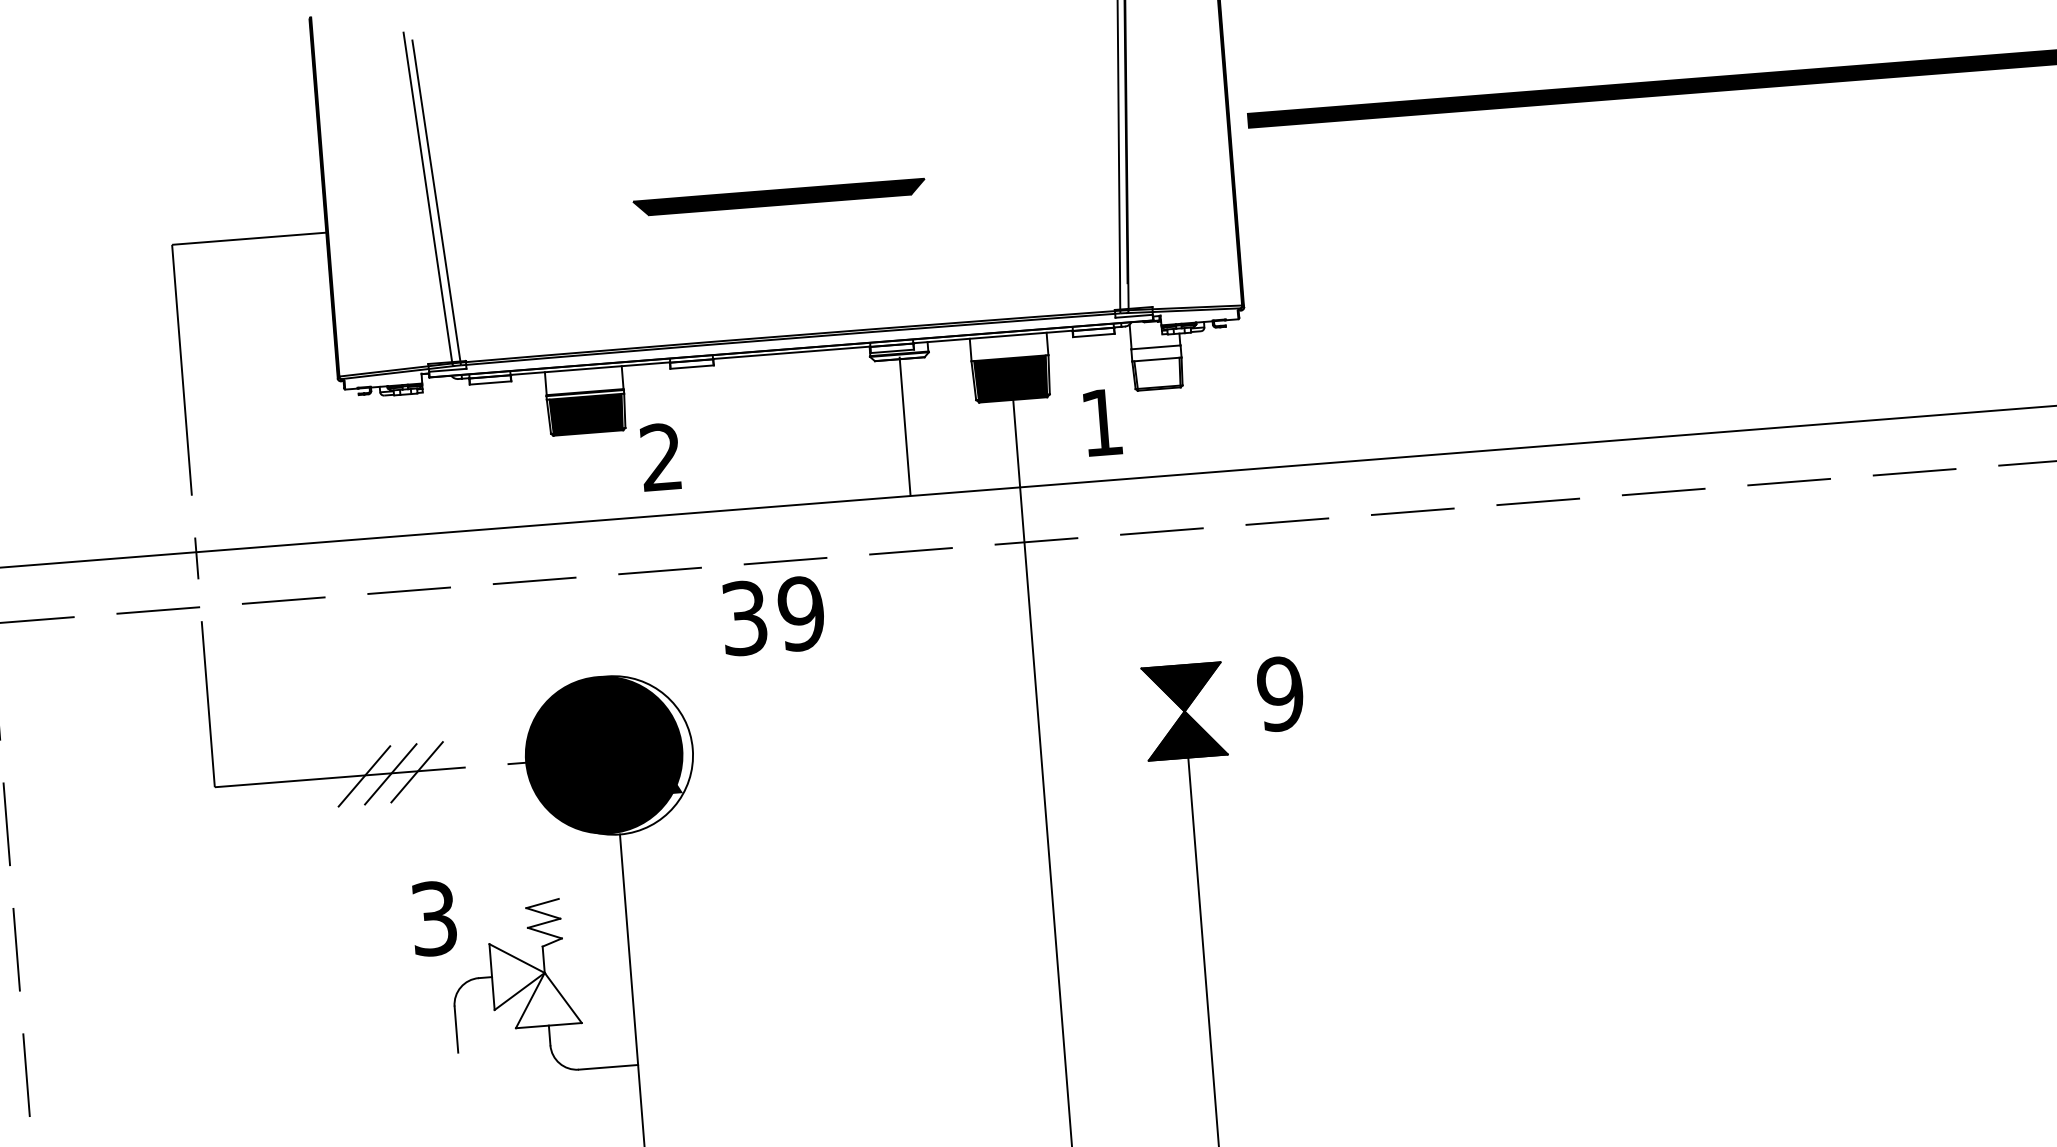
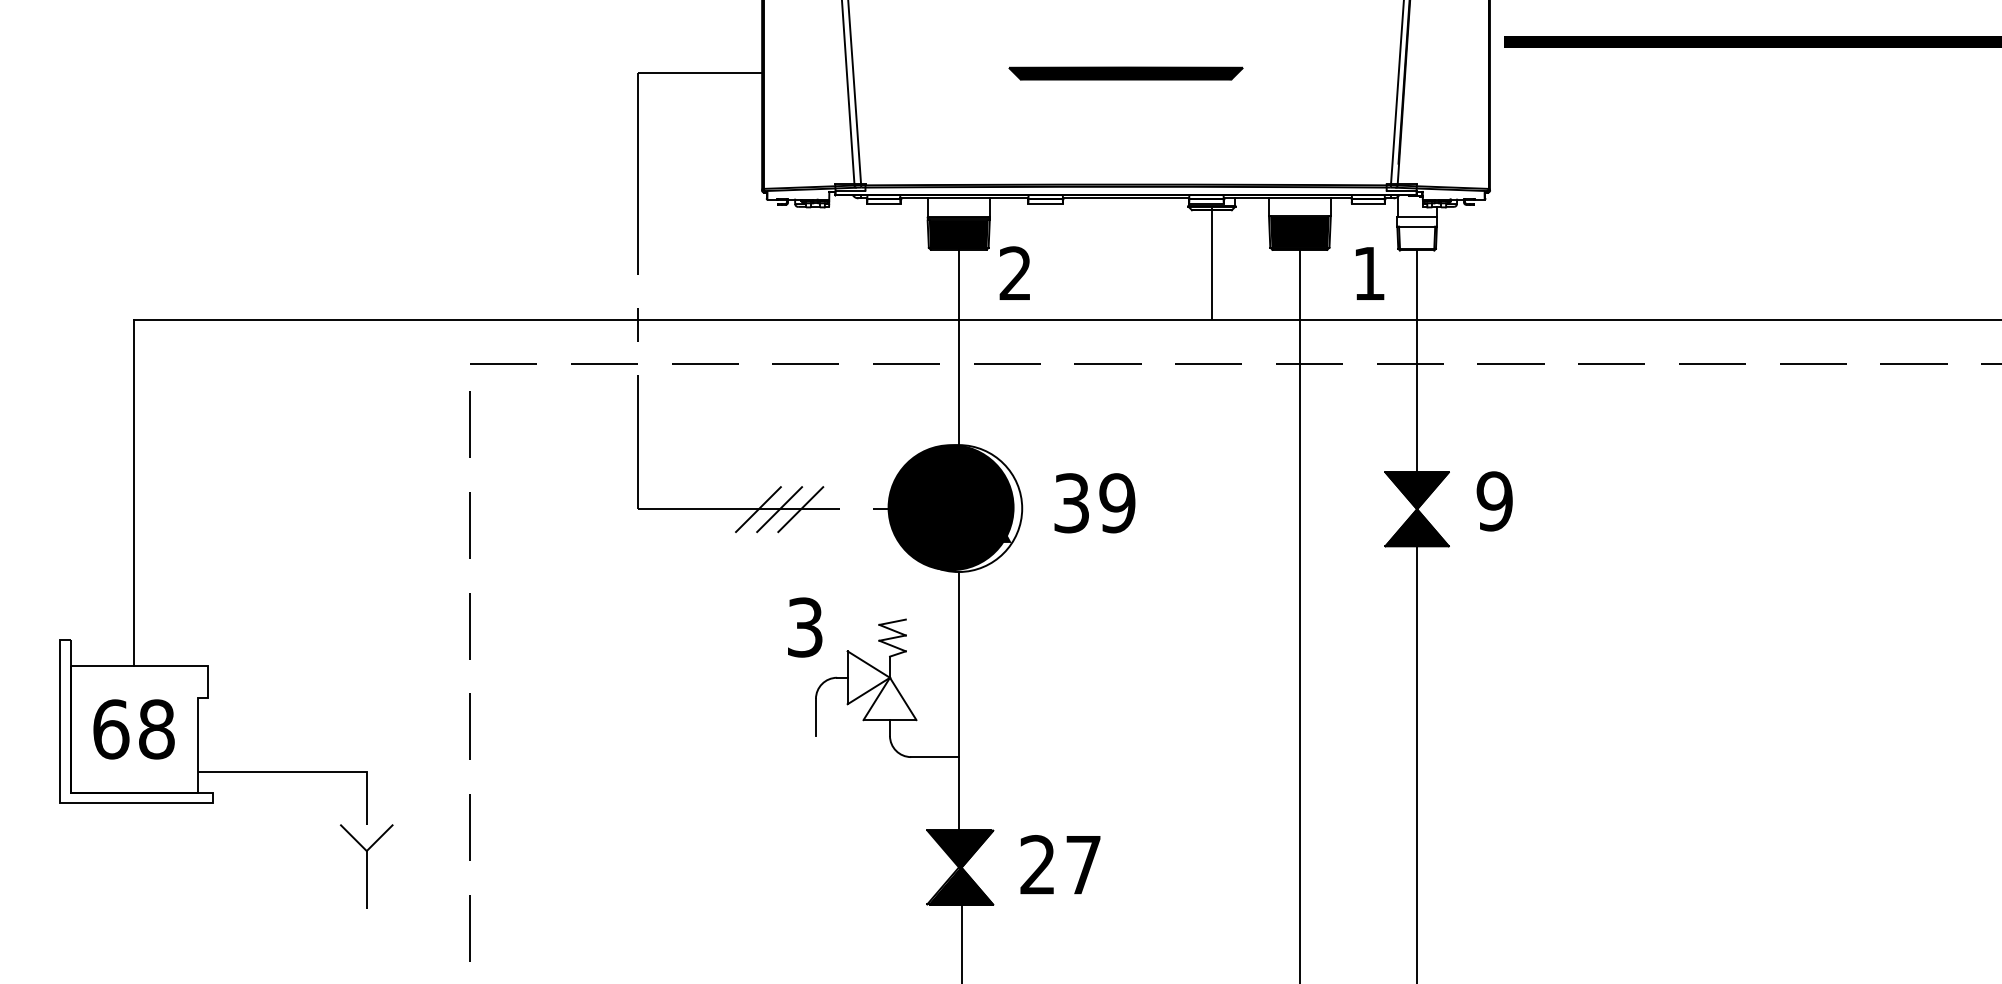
line: (1170, 527) -> (1417, 361), added
line: (597, 554) -> (958, 347), added
text: (772, 616) -> (1094, 503), moved

